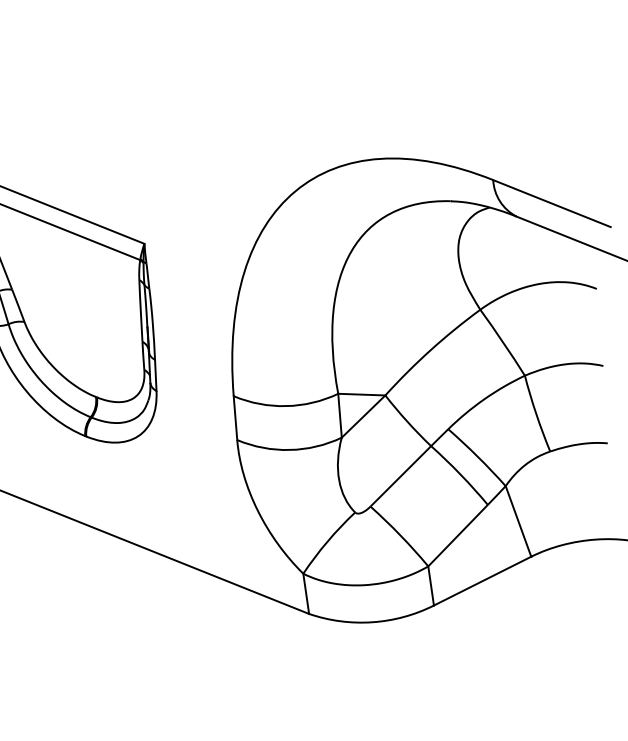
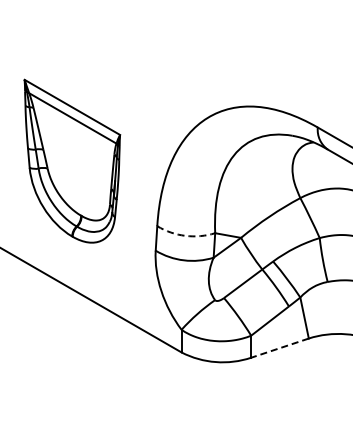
arc: (286, 405) -> (185, 235), solid -> dashed
line: (481, 581) -> (279, 348), solid -> dashed

